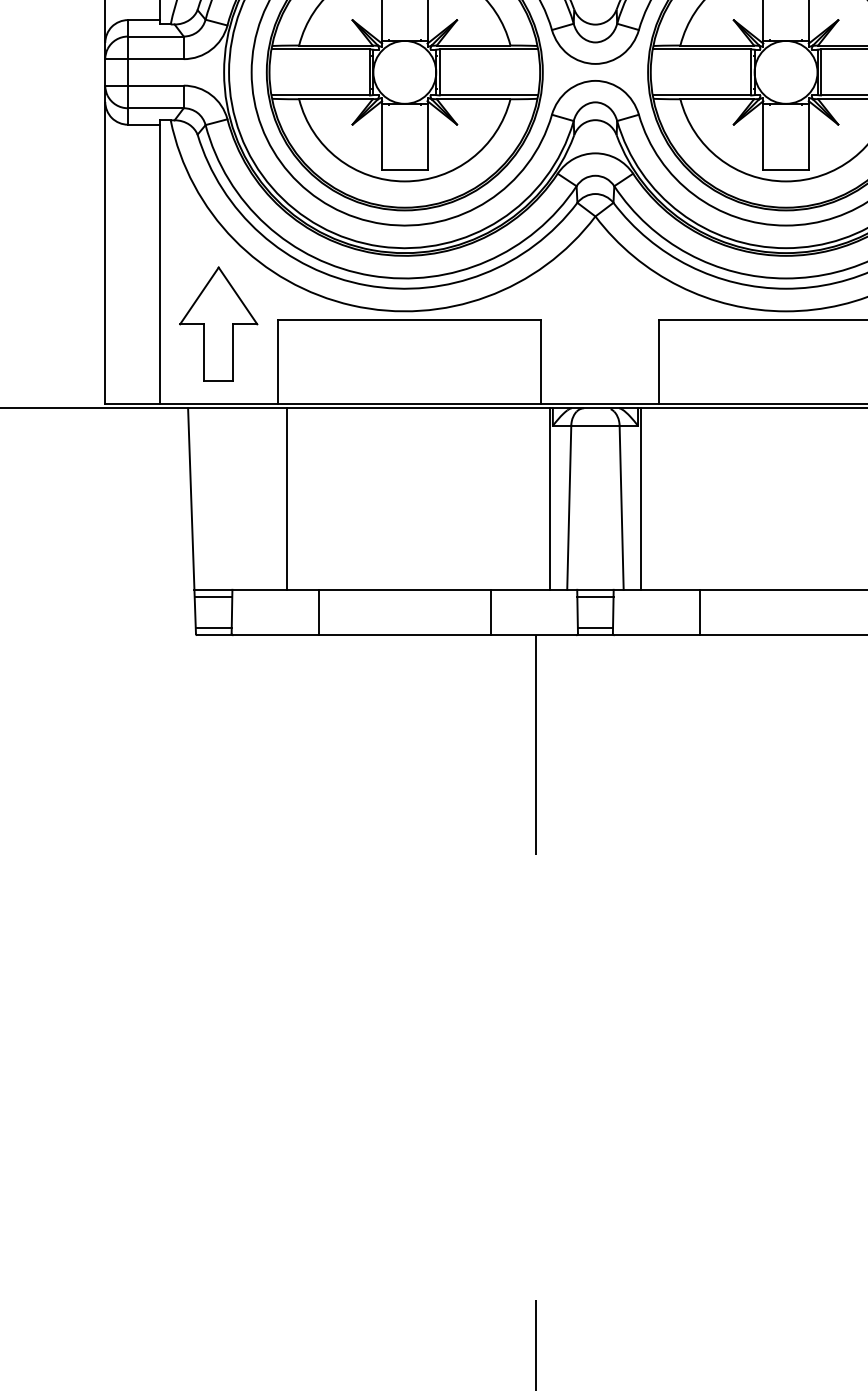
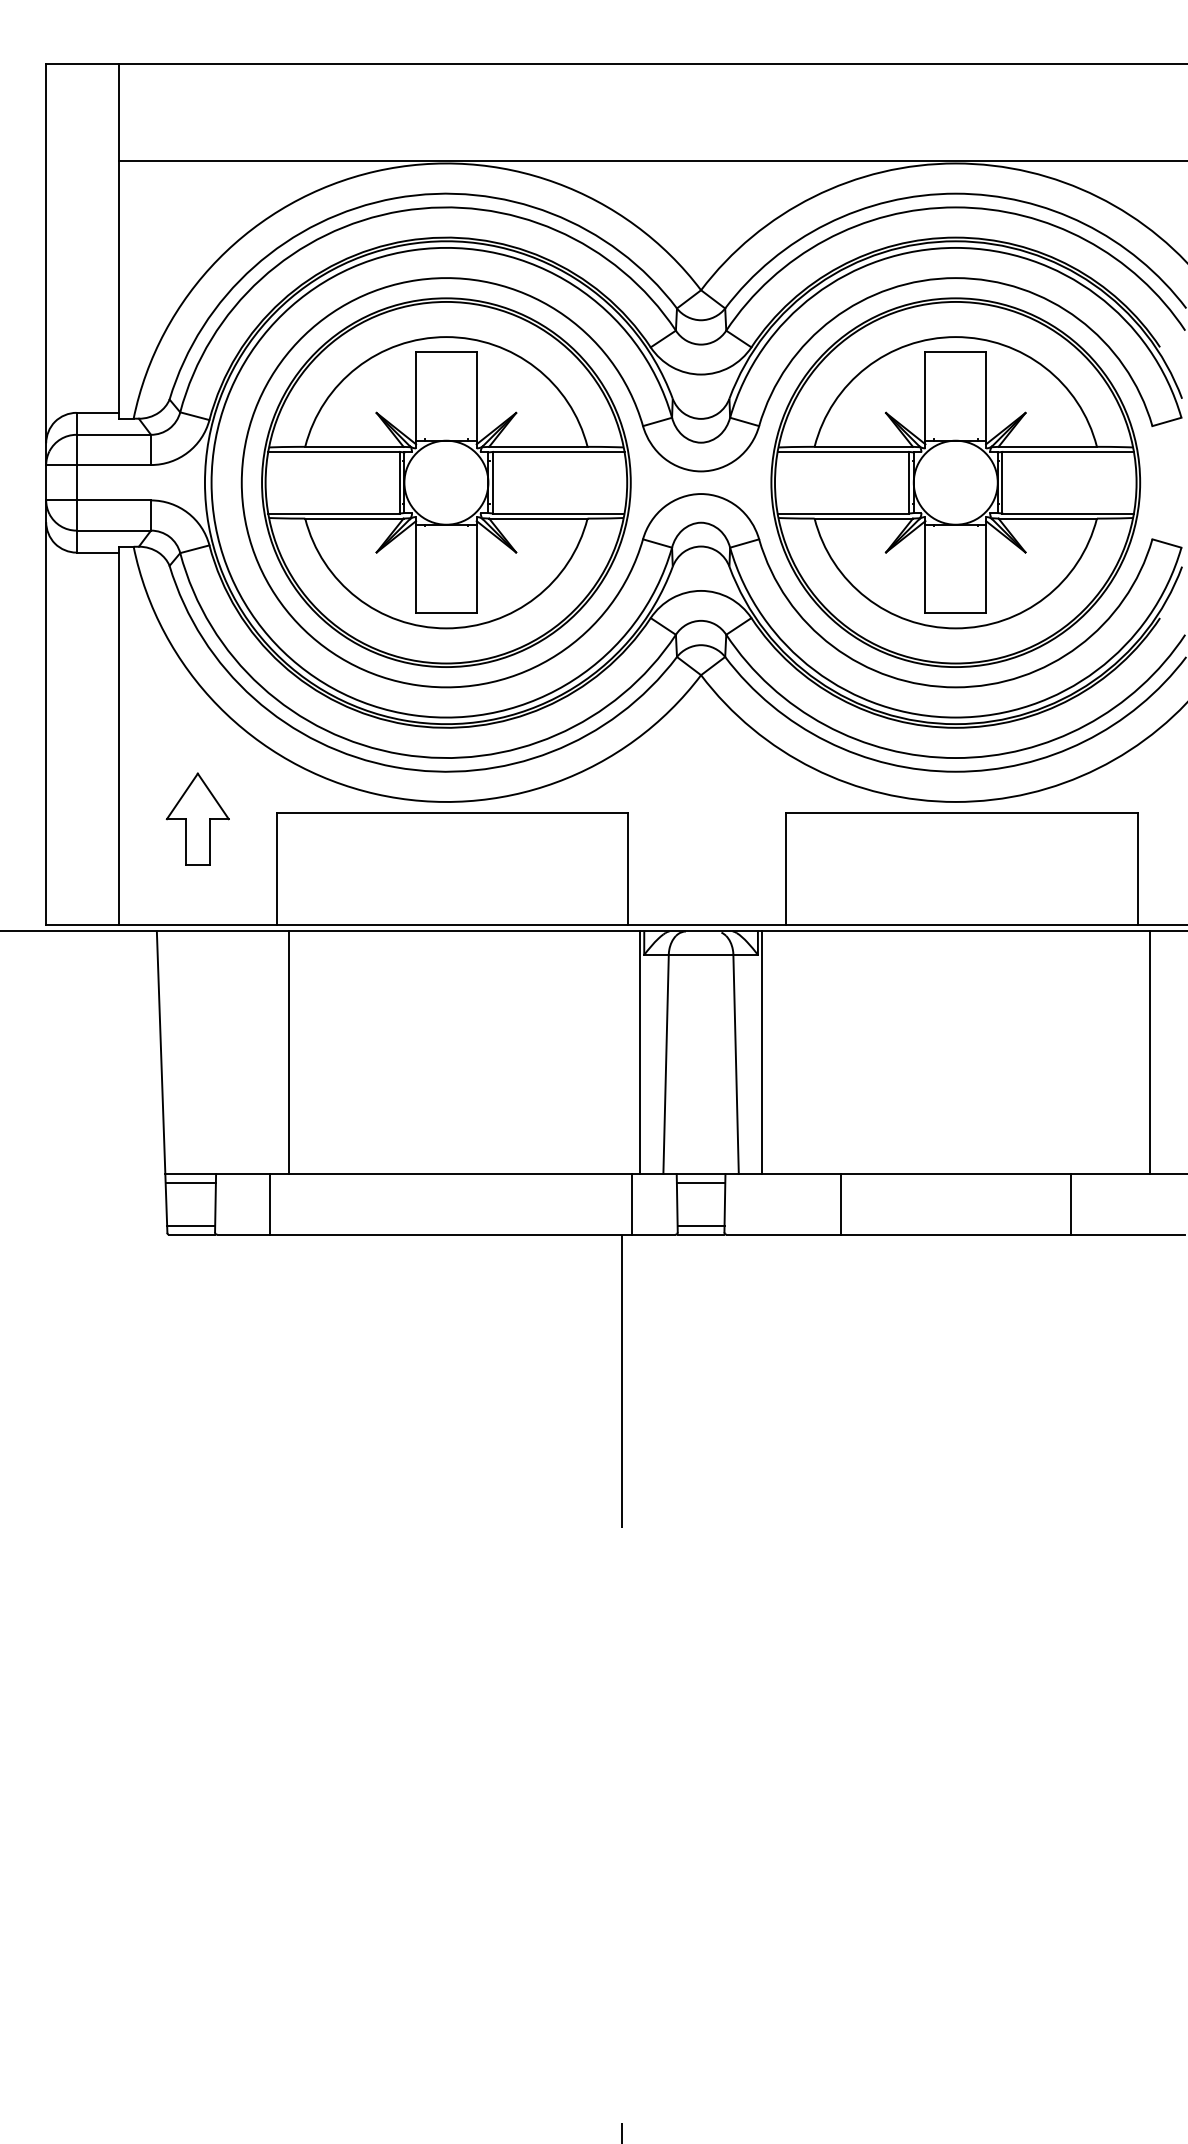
part: (218, 323) -> (197, 818), size x0.6
line: (318, 612) -> (270, 1204), moved
line: (490, 612) -> (631, 1204), moved

